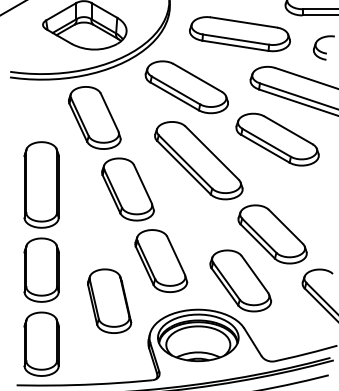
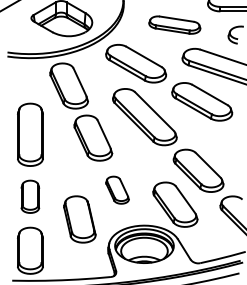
part: (239, 34) -> (174, 25), size x0.7
part: (161, 260) -> (117, 189), size x0.6
part: (41, 269) -> (30, 196), size x0.7

